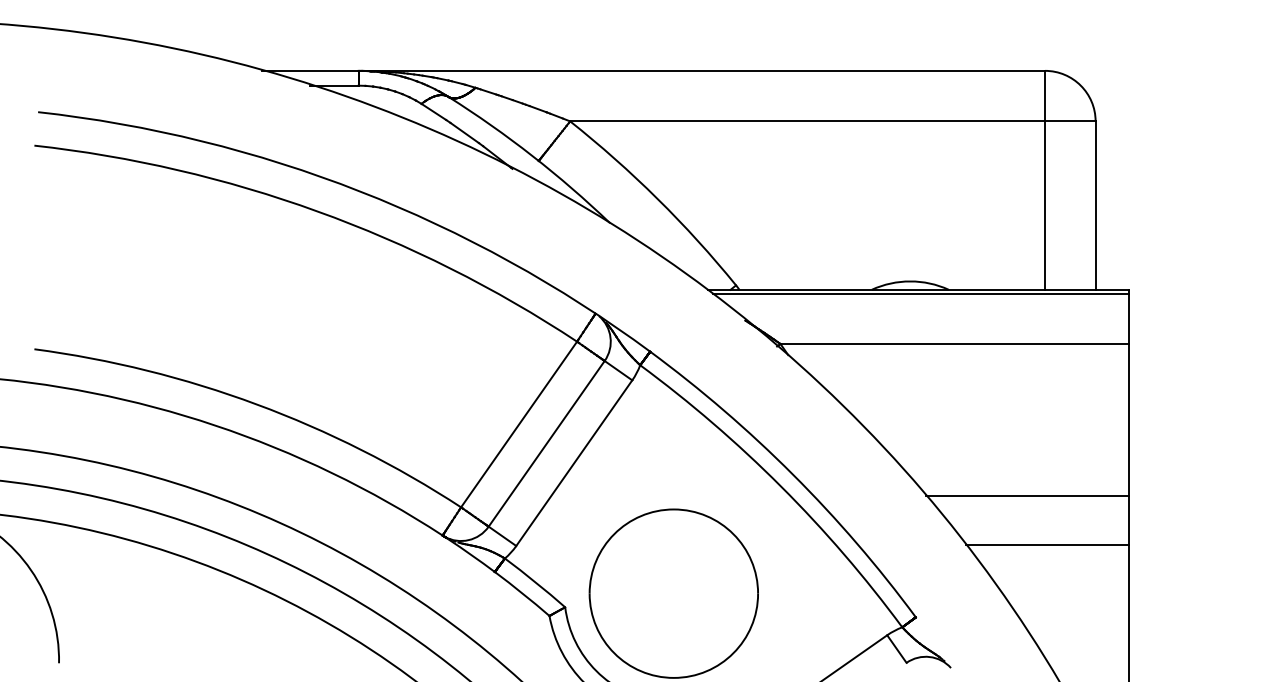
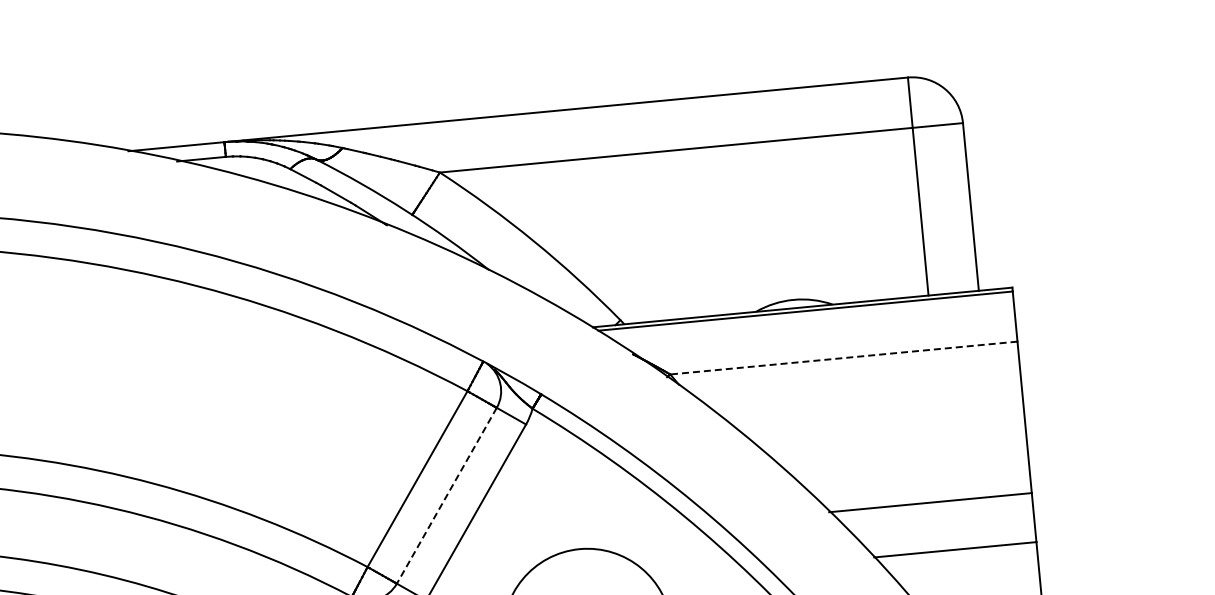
line: (954, 344) -> (843, 358), solid -> dashed
line: (546, 444) -> (446, 496), solid -> dashed

